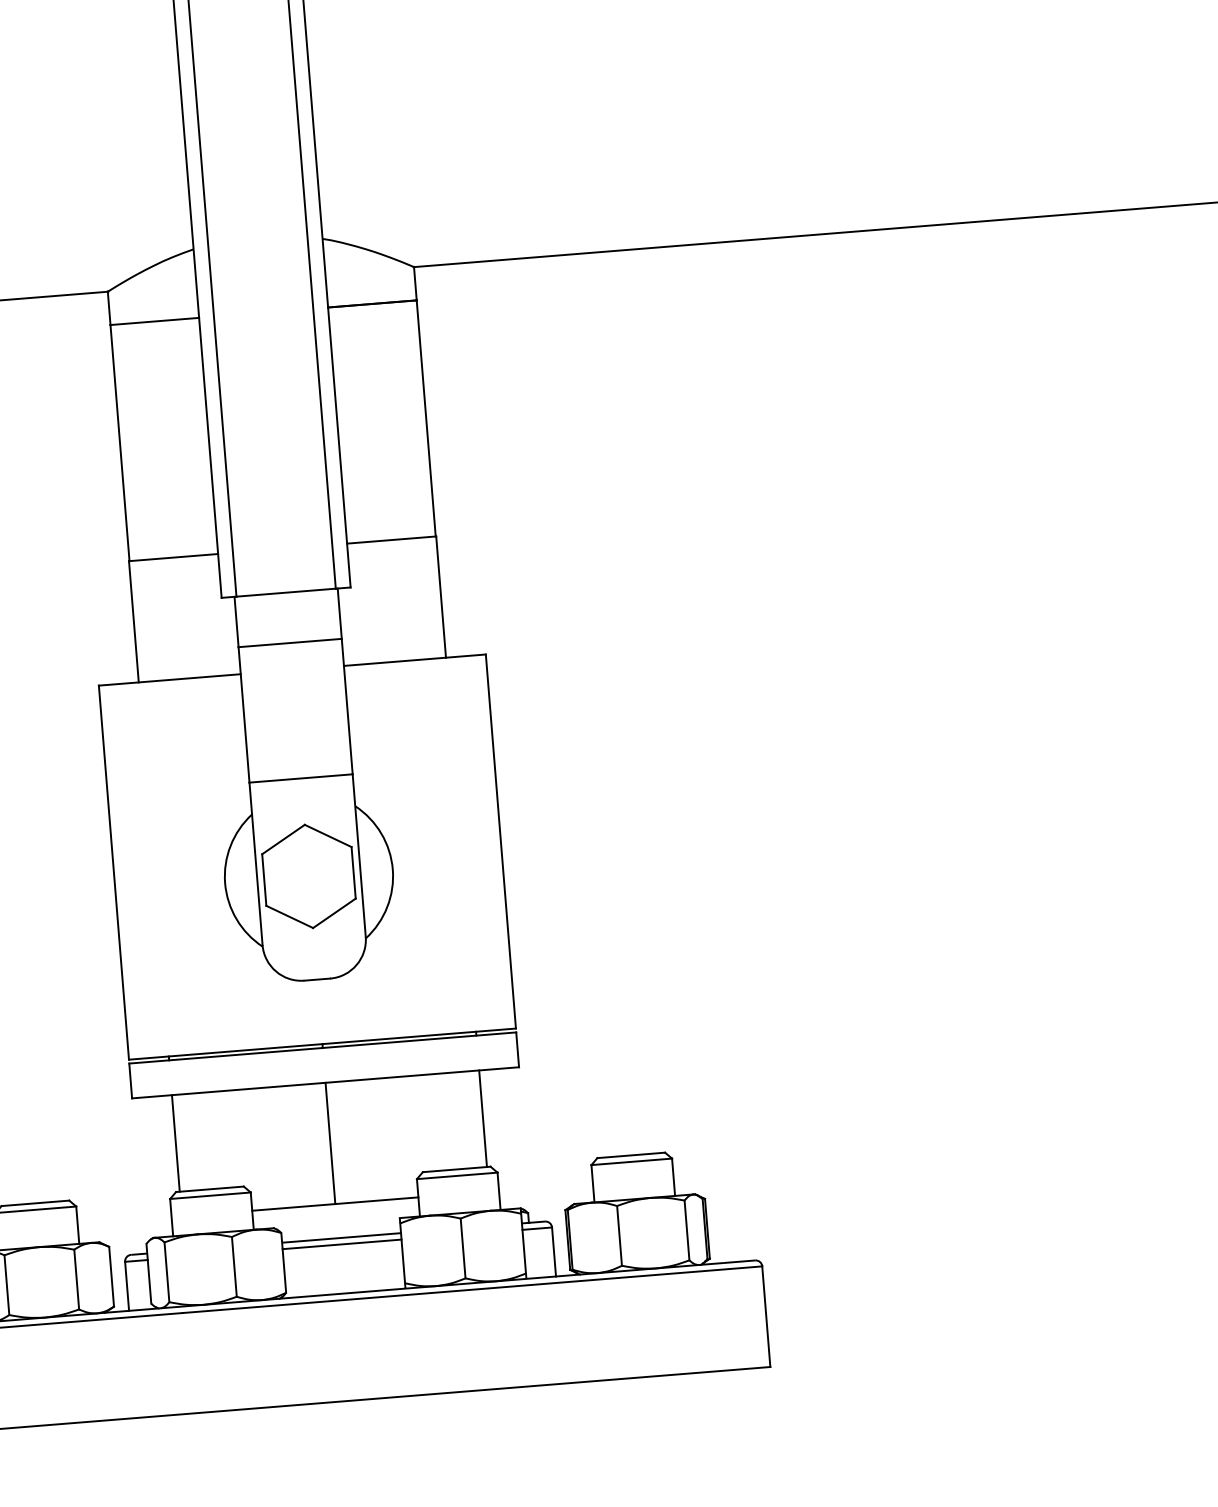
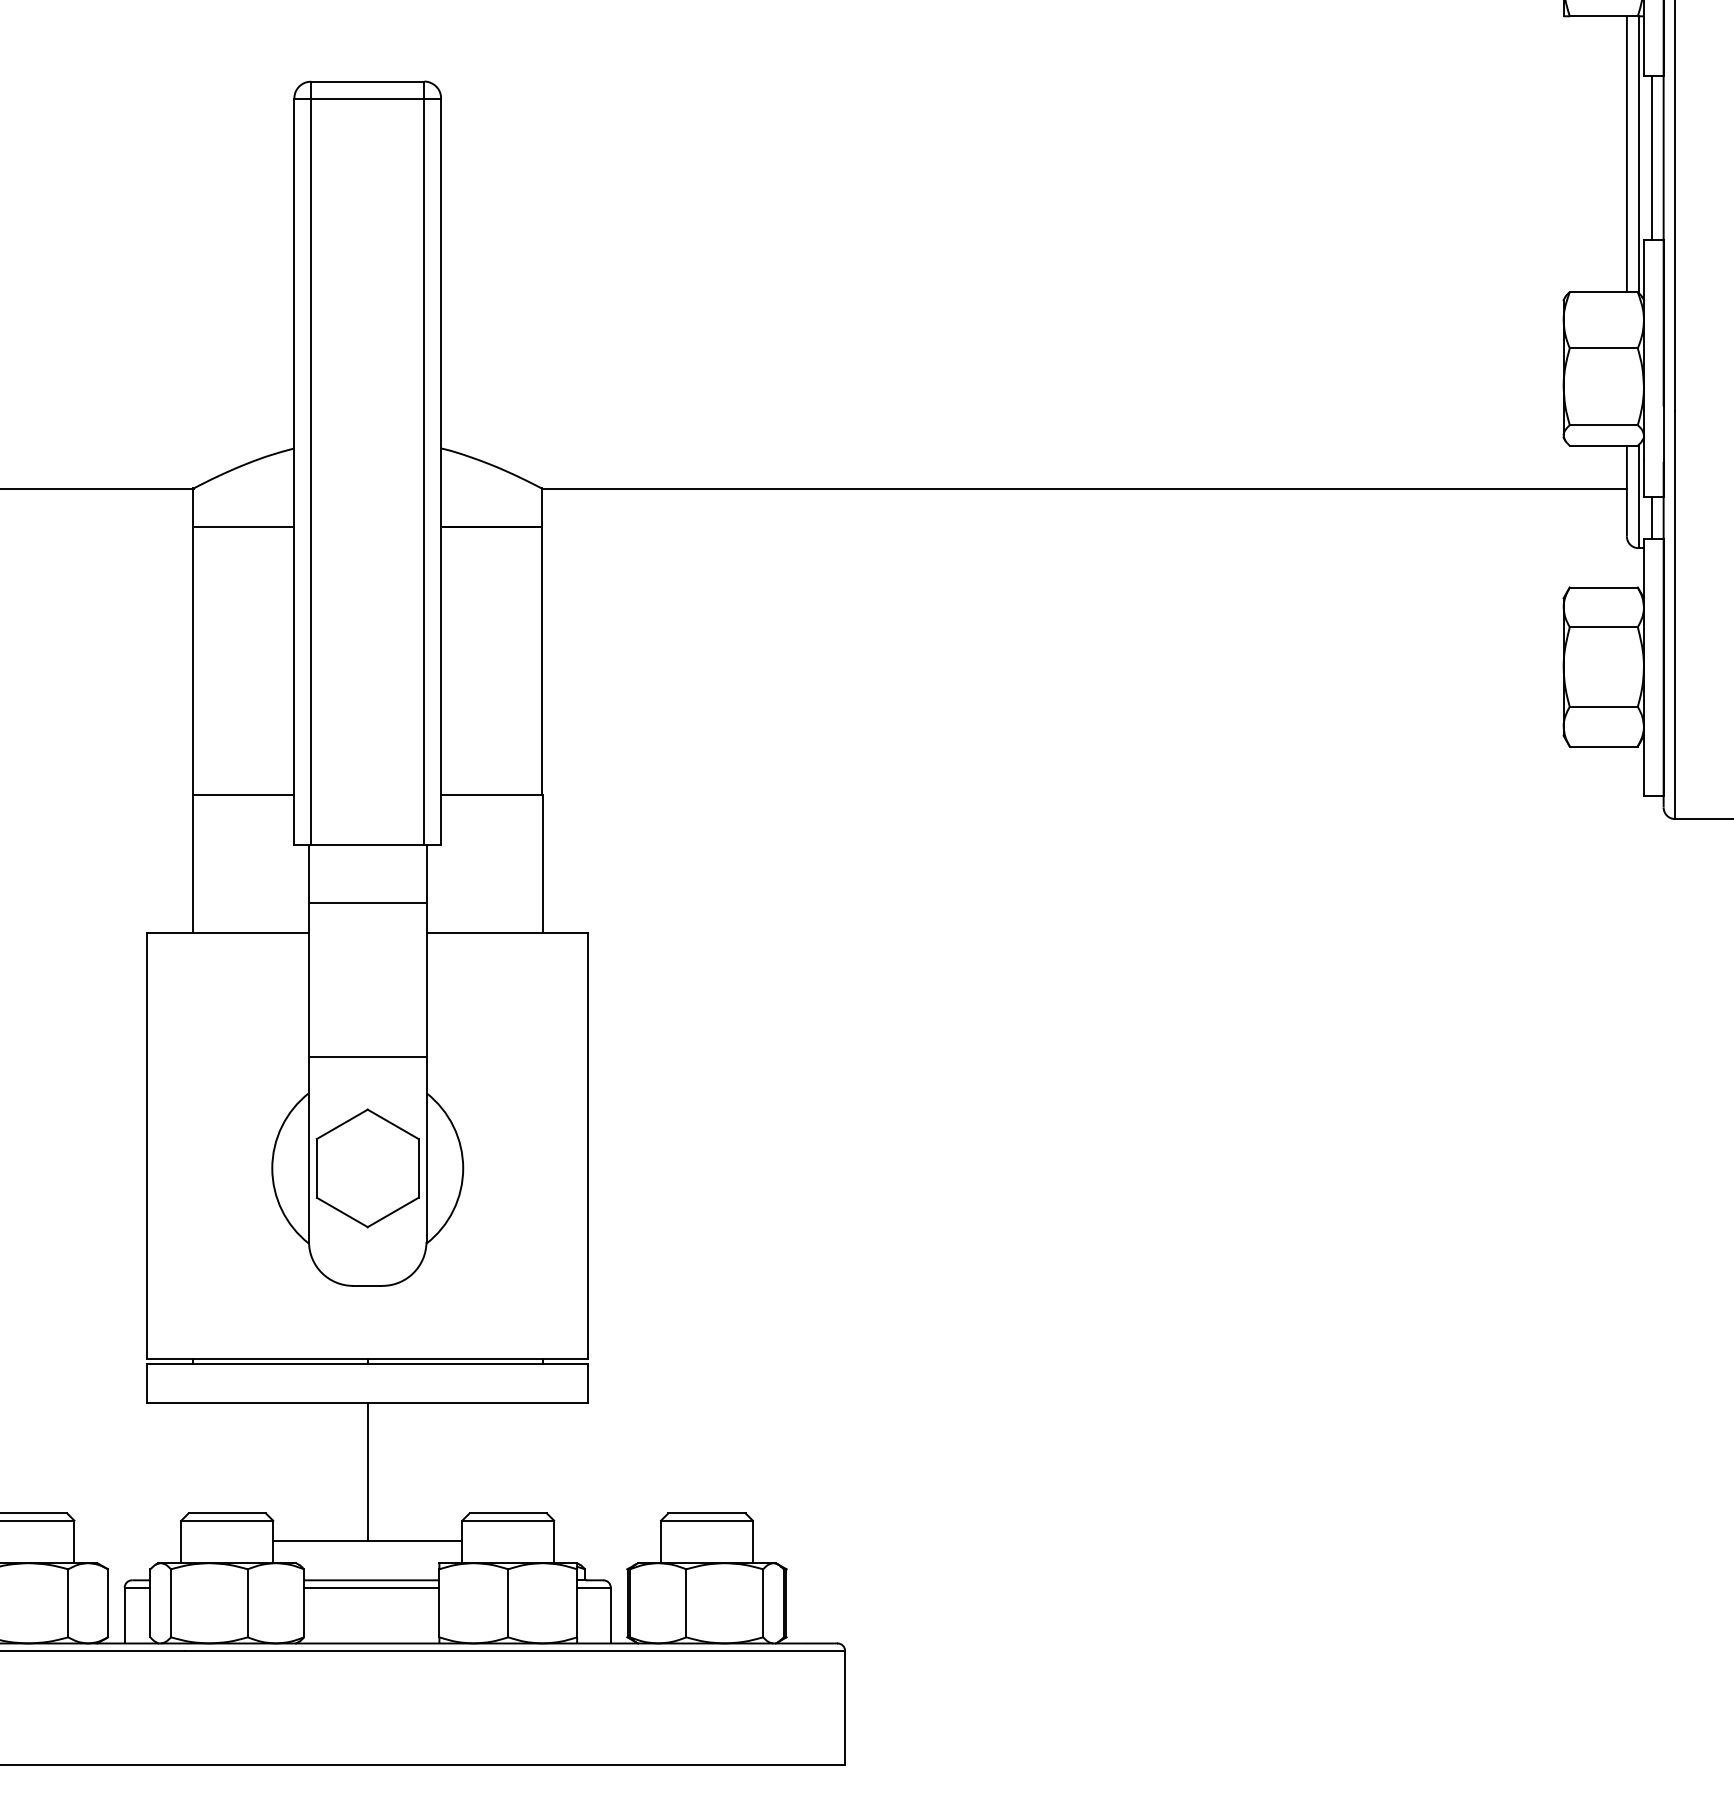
line: (482, 1118) -> (542, 1458), removed
line: (175, 1143) -> (192, 1458), removed

